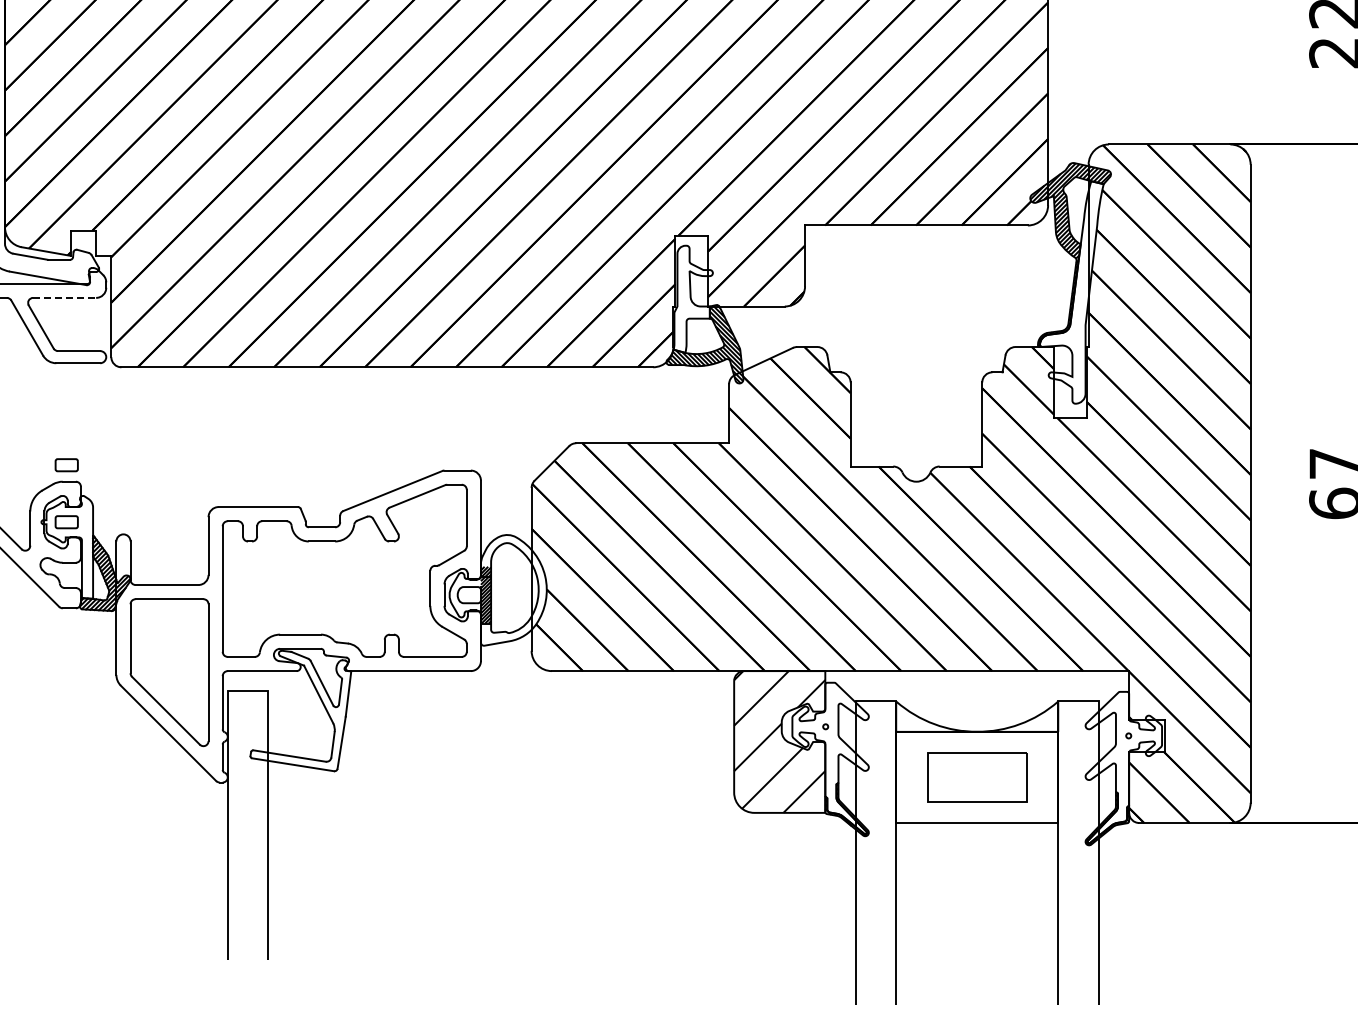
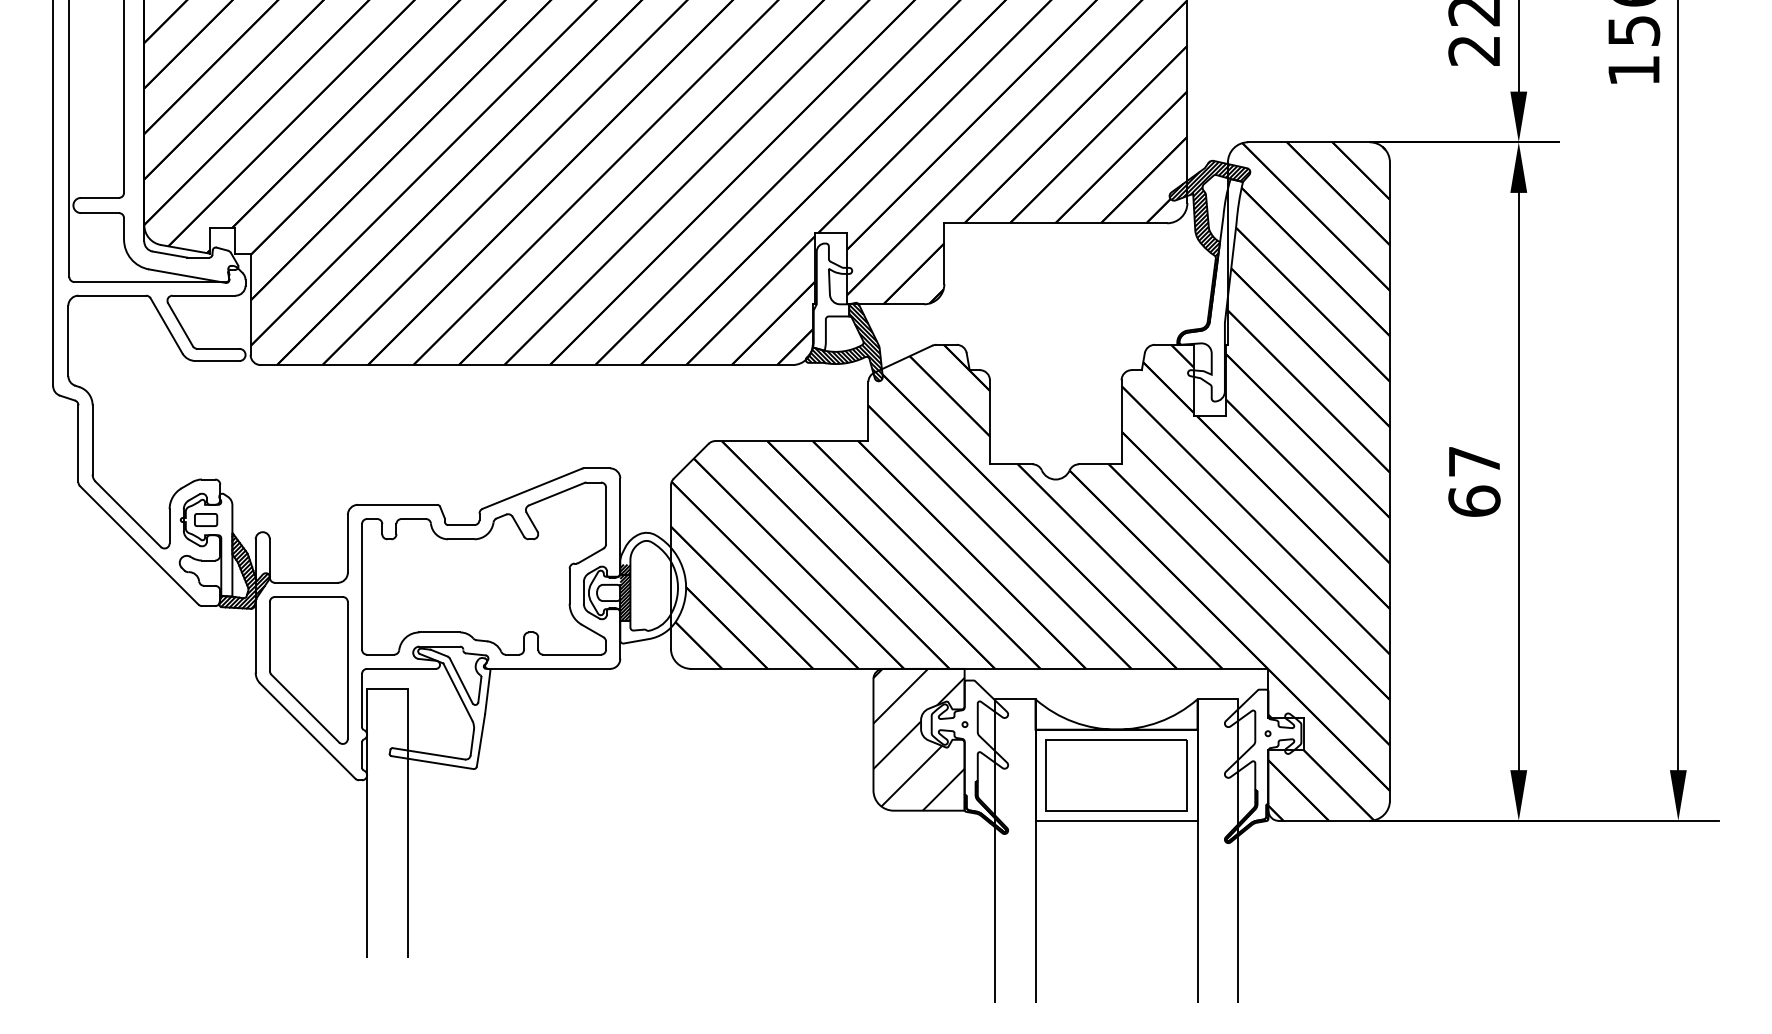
line: (65, 297) -> (204, 295), dashed -> solid
part: (67, 464) -> (206, 462), removed
part: (977, 777) -> (1116, 775), size x1.43

